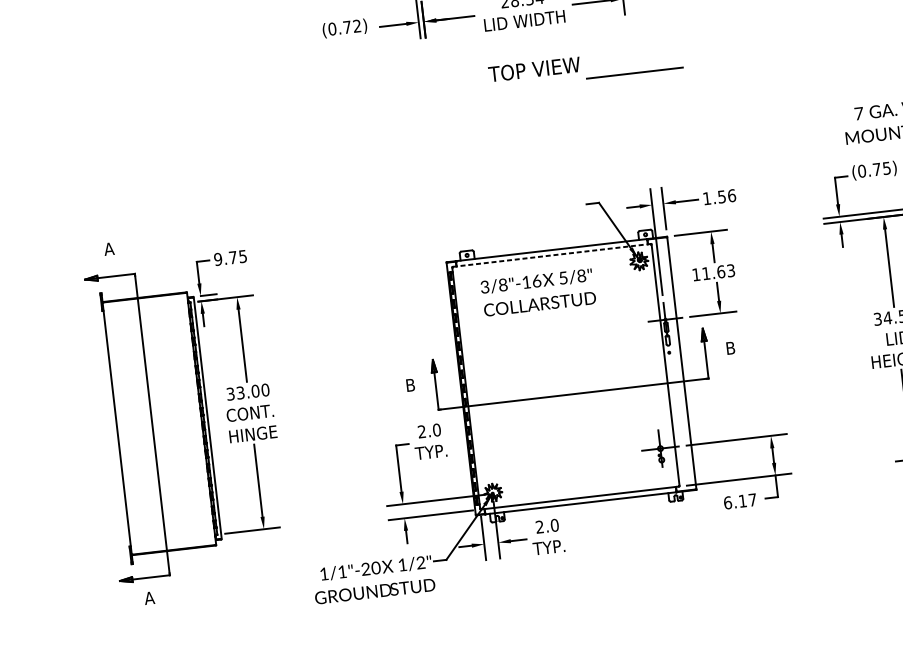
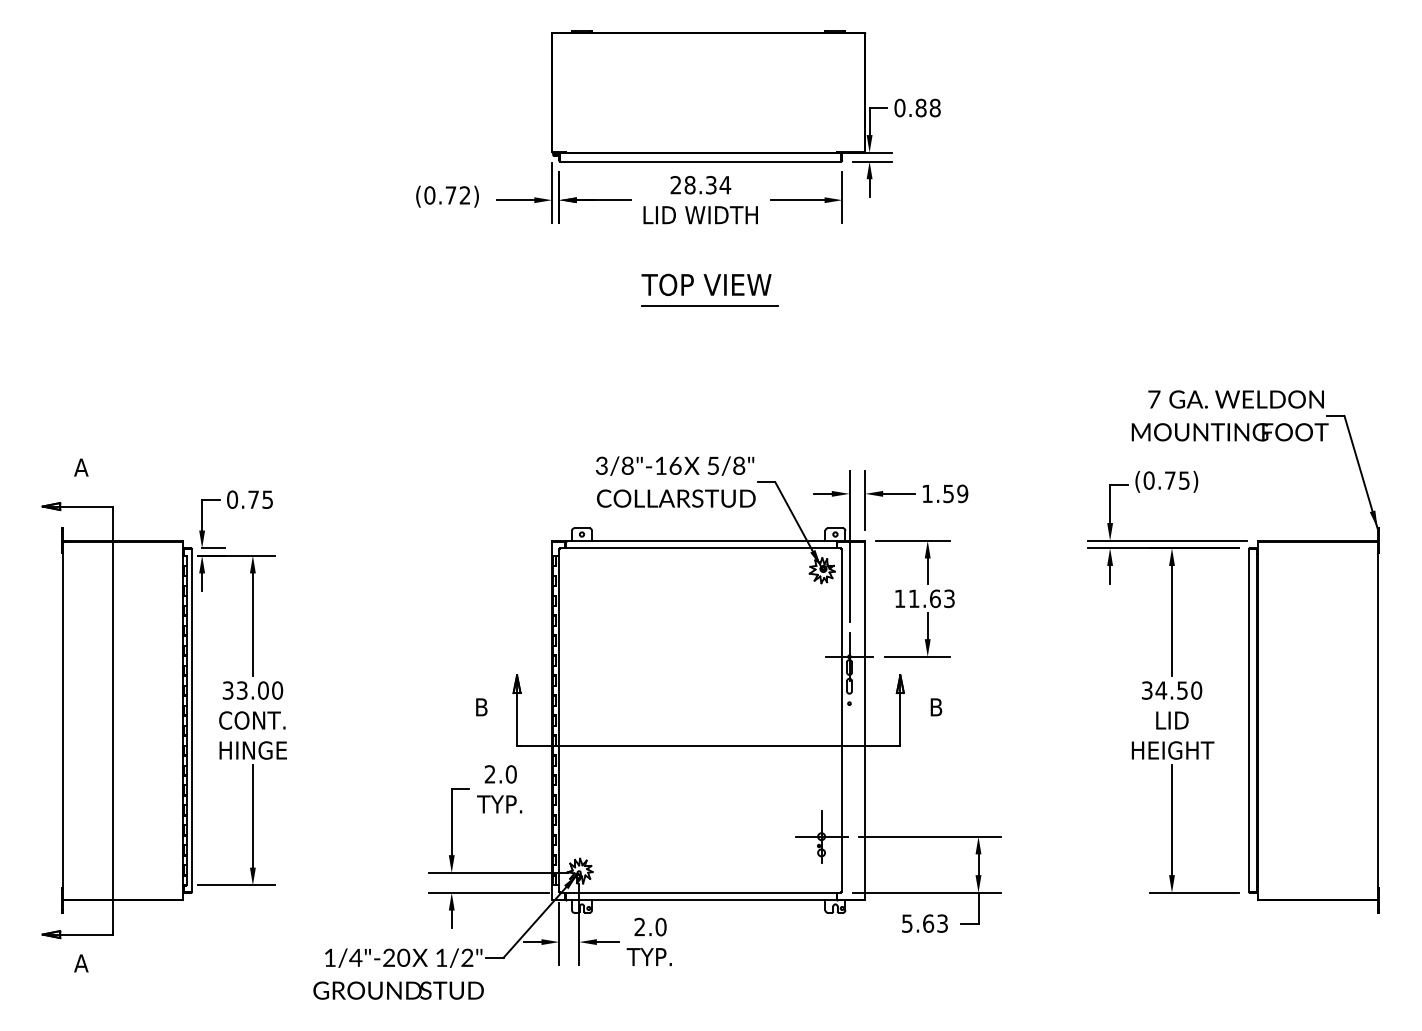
line: (634, 72) -> (709, 305), moved
text: (731, 195) -> (962, 493), 1.56 -> 1.59
line: (551, 255) -> (700, 548), dashed -> solid
text: (218, 259) -> (232, 499), 9.75 -> 0.75
text: (538, 292) -> (675, 481), moved
text: (739, 501) -> (924, 923), 6.17 -> 5.63
text: (342, 571) -> (355, 957), 1/1"-20 -> 1/4"-20

